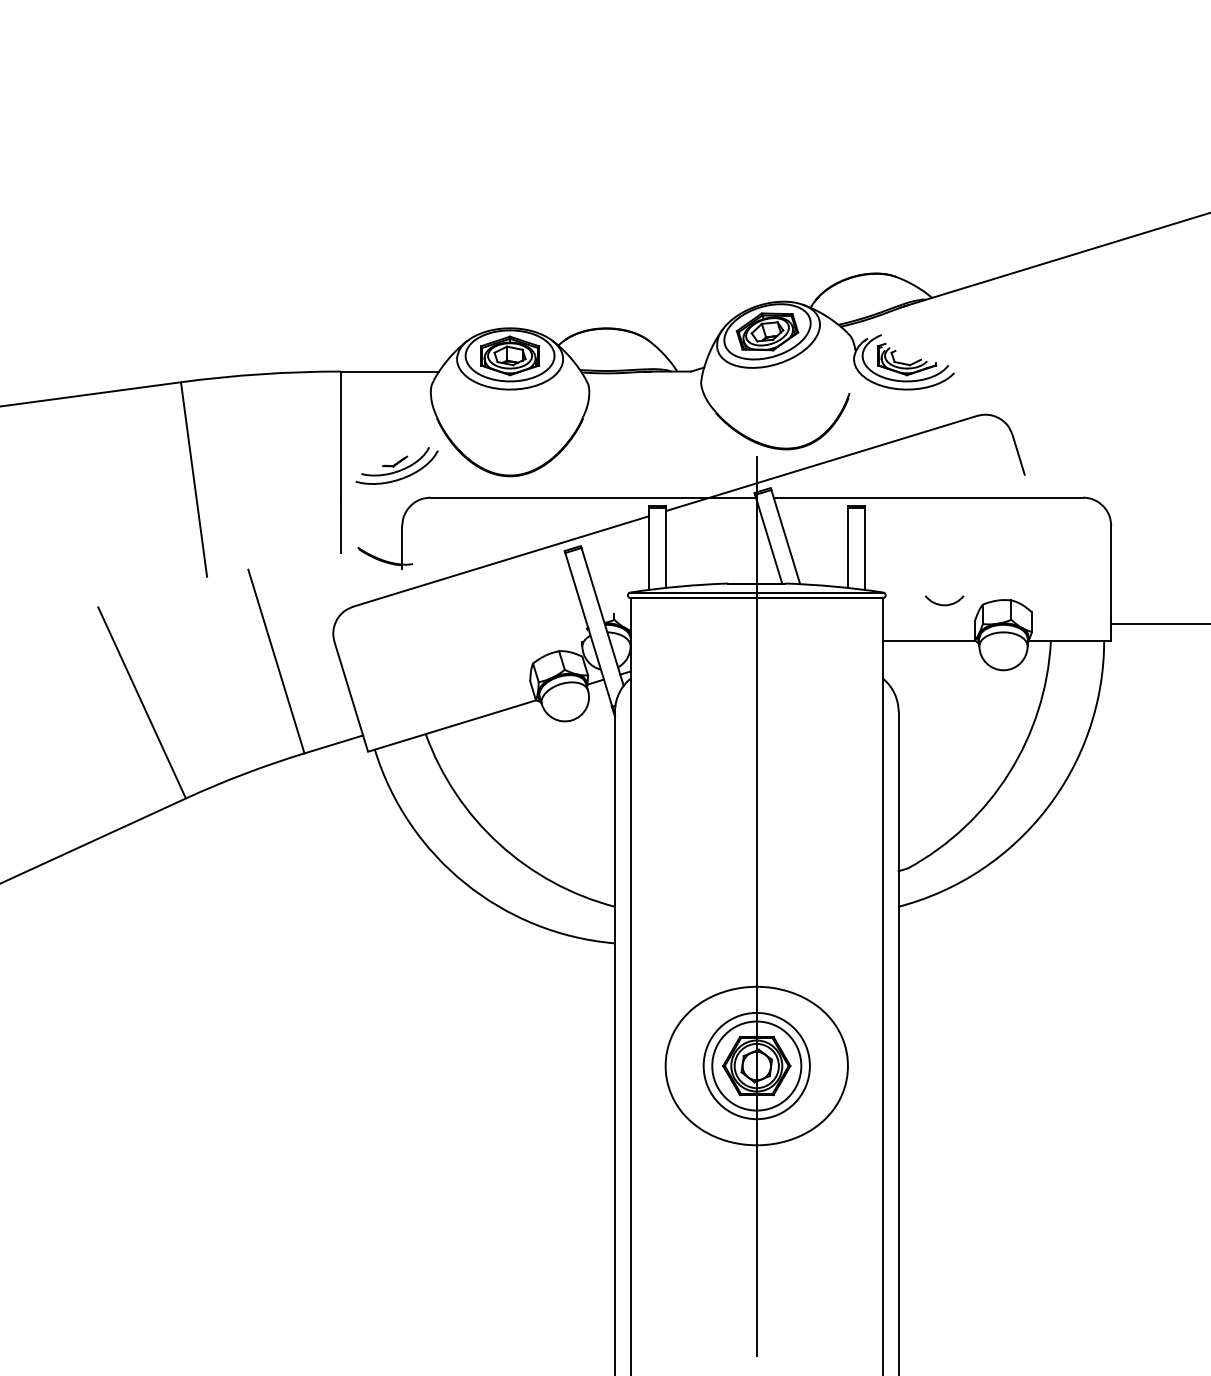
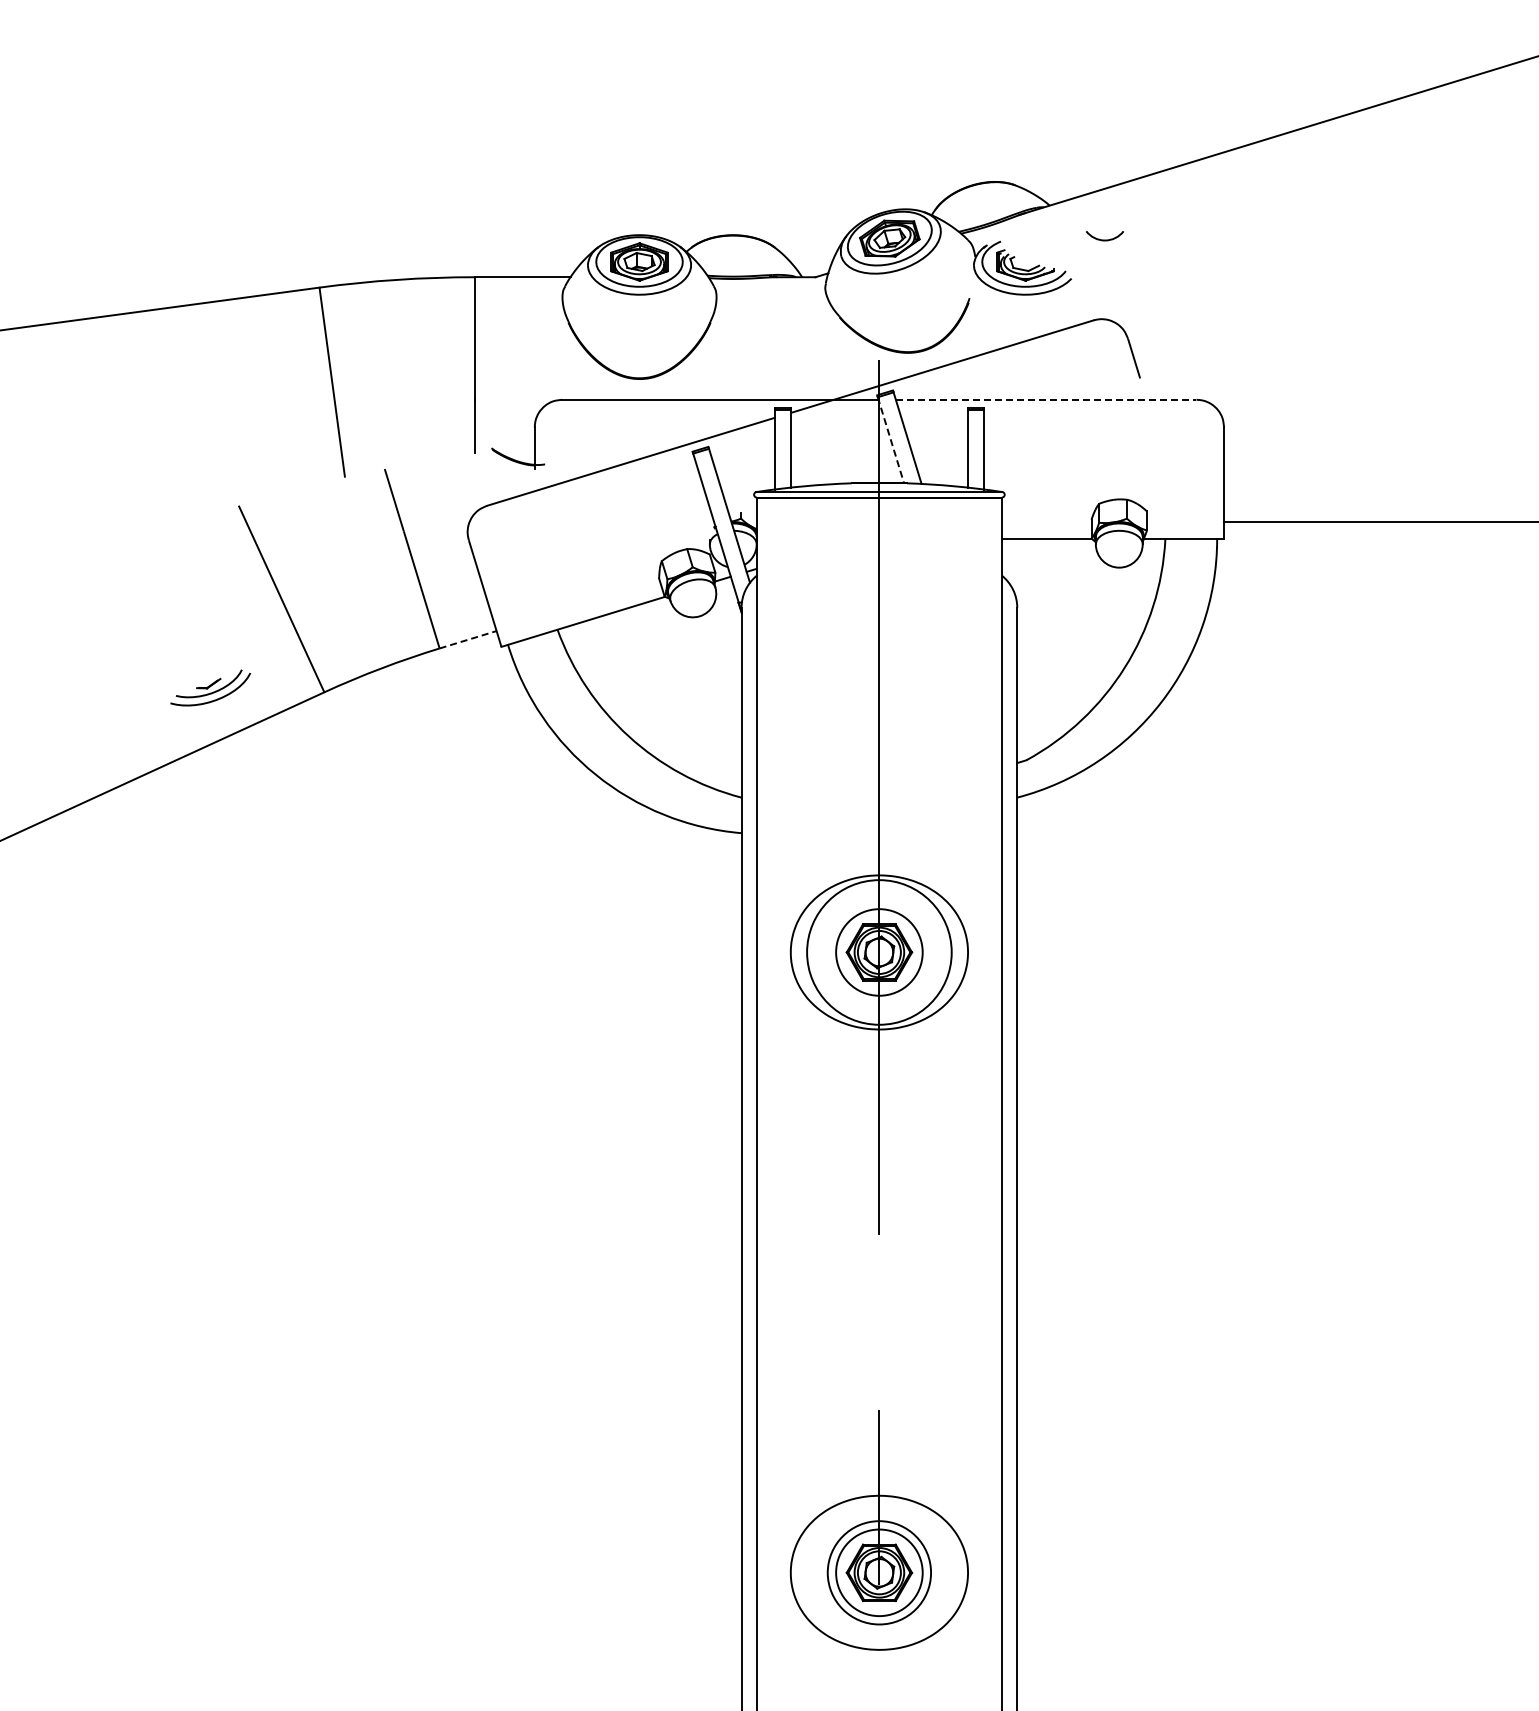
part: (396, 465) -> (210, 687), moved
line: (928, 497) -> (1046, 399), solid -> dashed
line: (769, 539) -> (891, 440), solid -> dashed
arc: (944, 604) -> (1104, 239), moved
line: (334, 744) -> (468, 639), solid -> dashed
circle: (756, 1066) -> (879, 952), size x1.4

